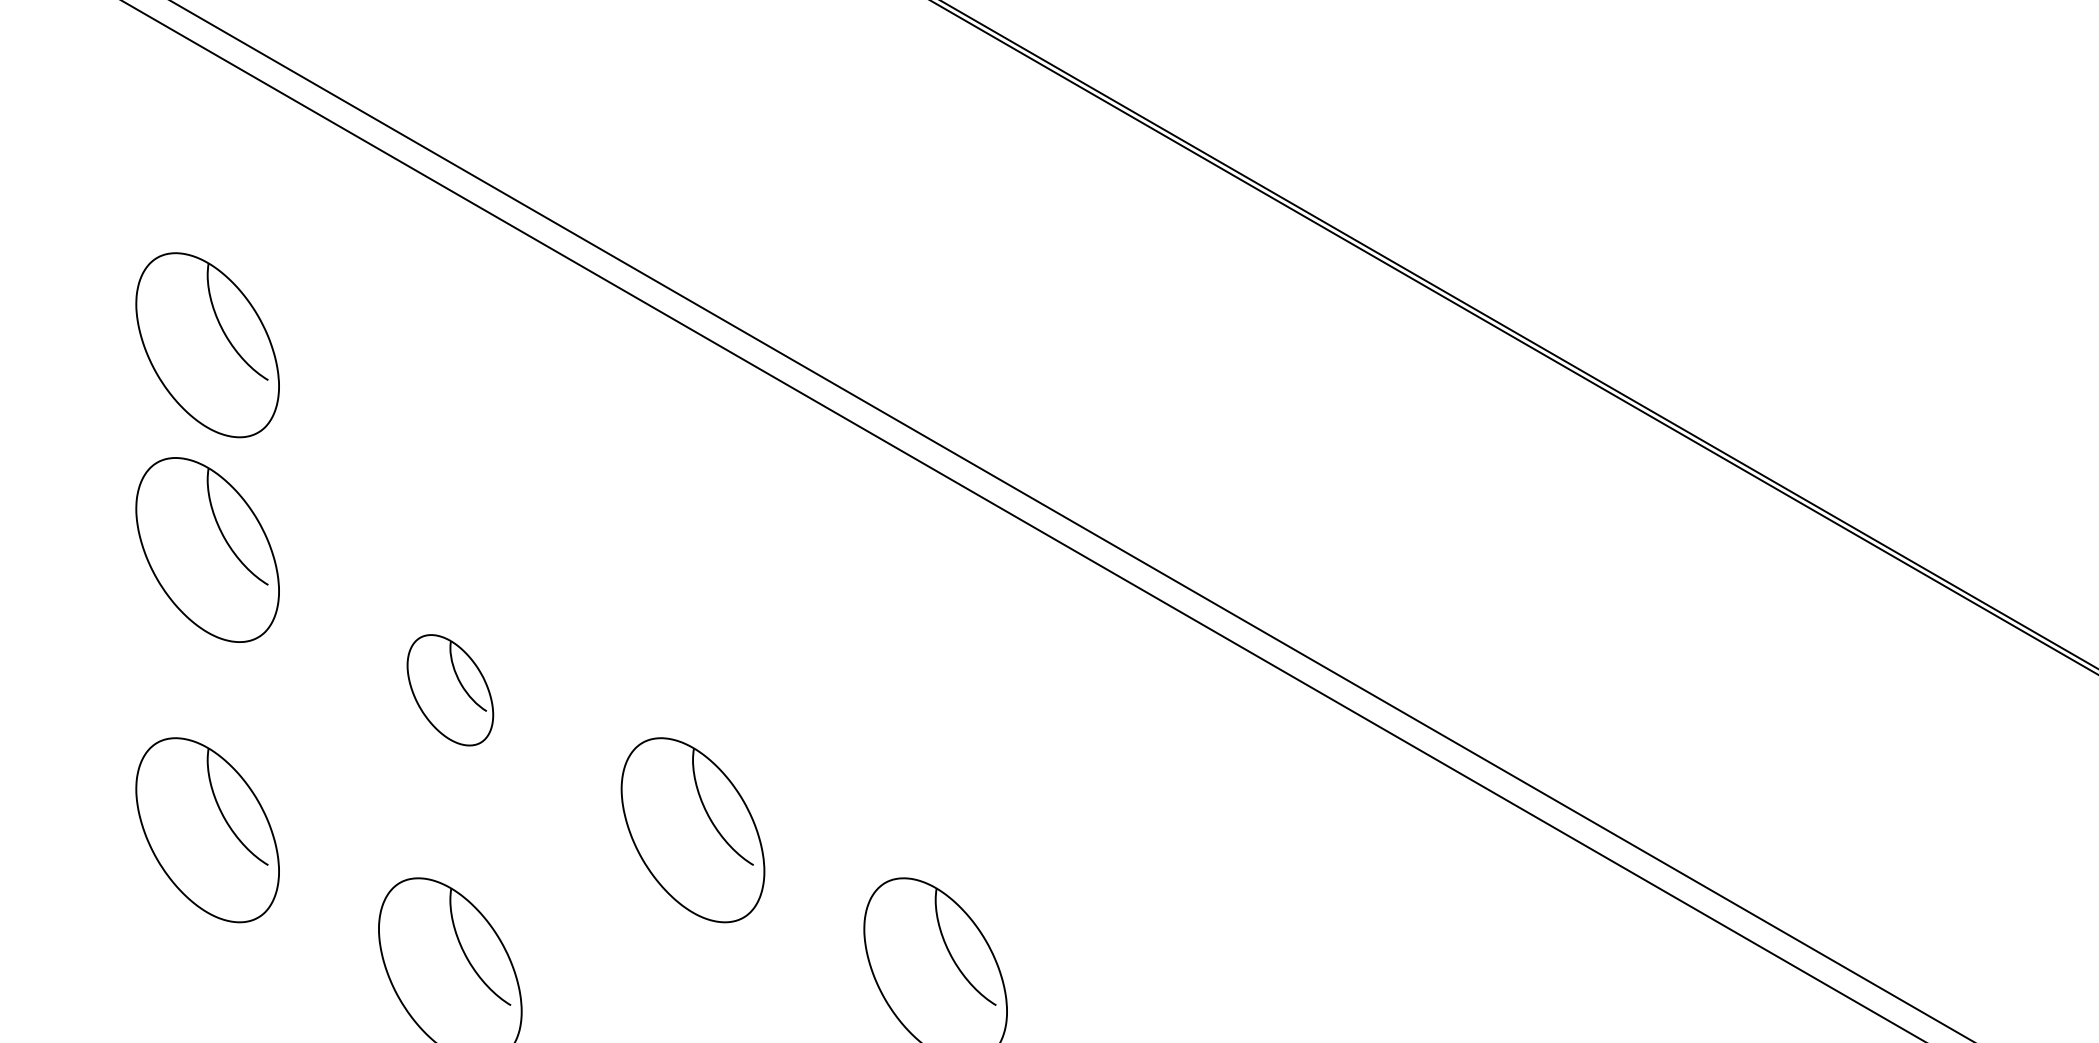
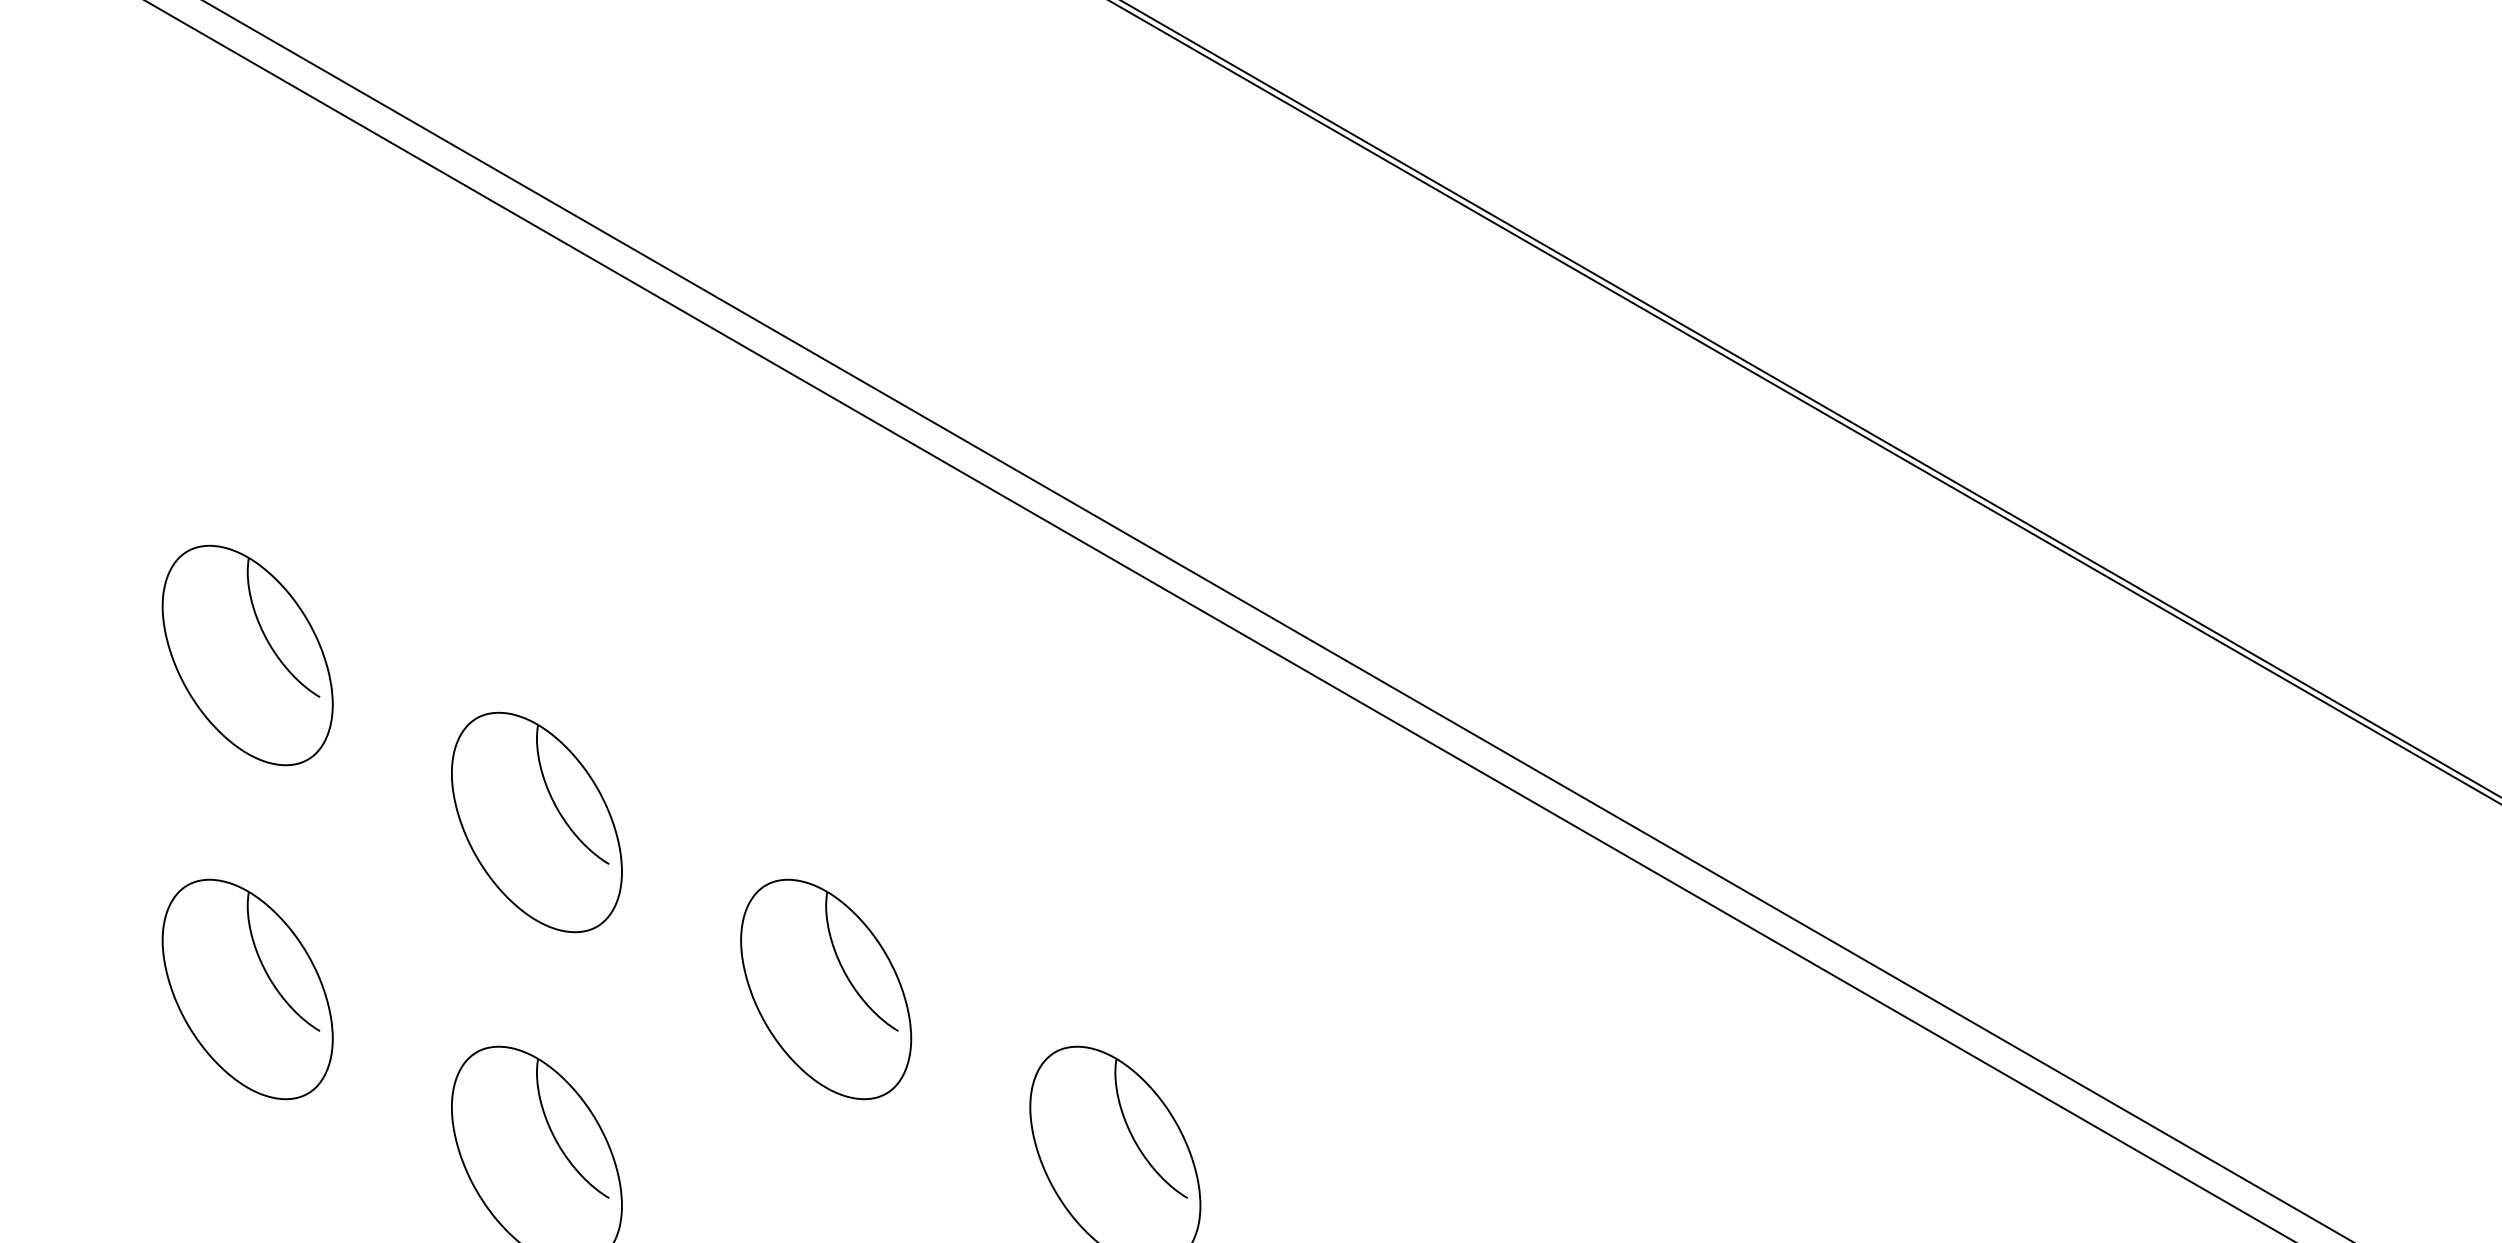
part: (207, 345) -> (247, 411), removed
part: (450, 690) -> (537, 822), size x1.67

